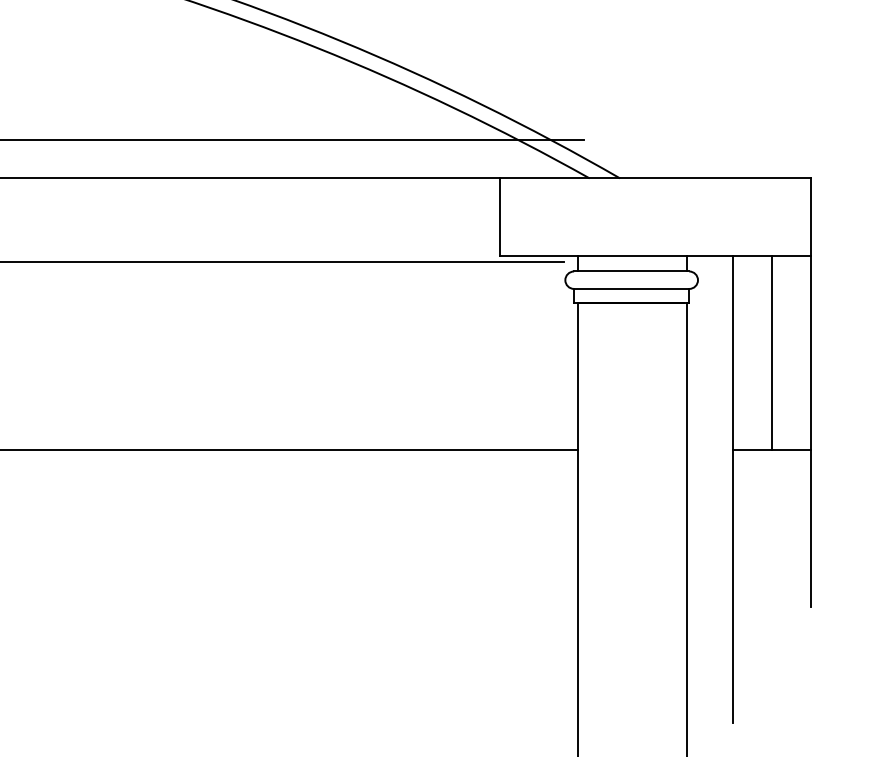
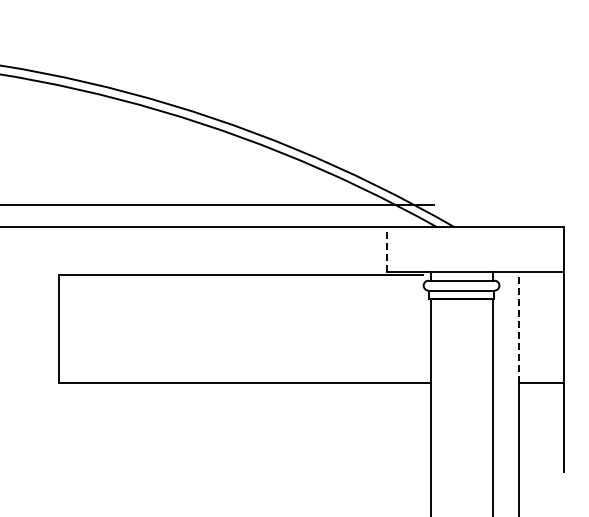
line: (500, 216) -> (386, 249), solid -> dashed
line: (733, 351) -> (519, 326), solid -> dashed
line: (771, 351) -> (541, 326), removed

